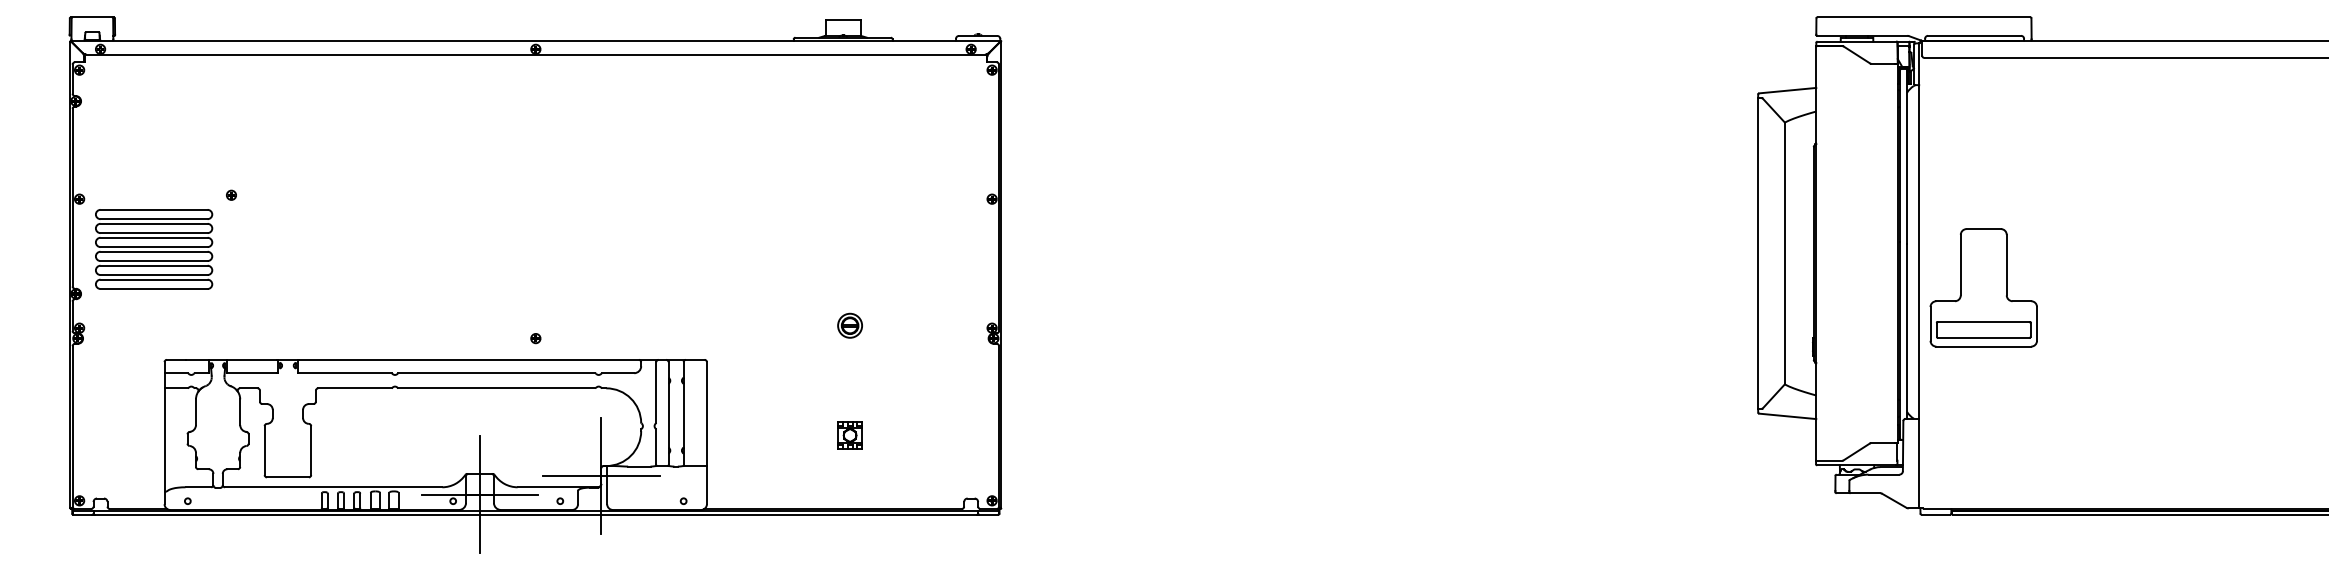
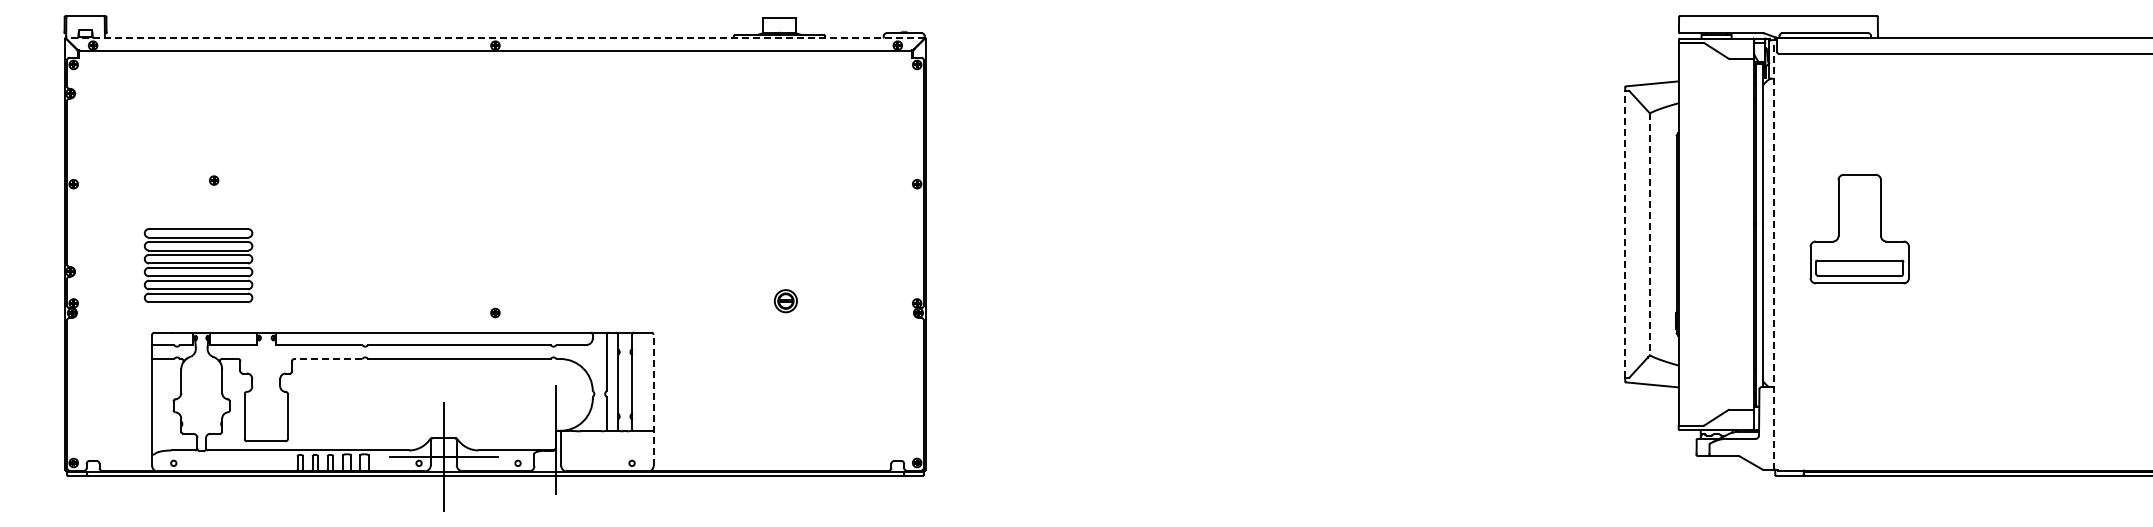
line: (534, 40) -> (494, 37), solid -> dashed
part: (154, 249) -> (198, 265), moved
line: (1758, 253) -> (1625, 234), solid -> dashed
line: (1784, 253) -> (1649, 234), solid -> dashed
line: (1919, 276) -> (1774, 255), solid -> dashed
part: (1983, 288) -> (1859, 229), moved
line: (354, 388) -> (327, 359), solid -> dashed
line: (706, 433) -> (653, 400), solid -> dashed
part: (849, 435) -> (785, 402), removed
line: (600, 476) -> (555, 440), removed

